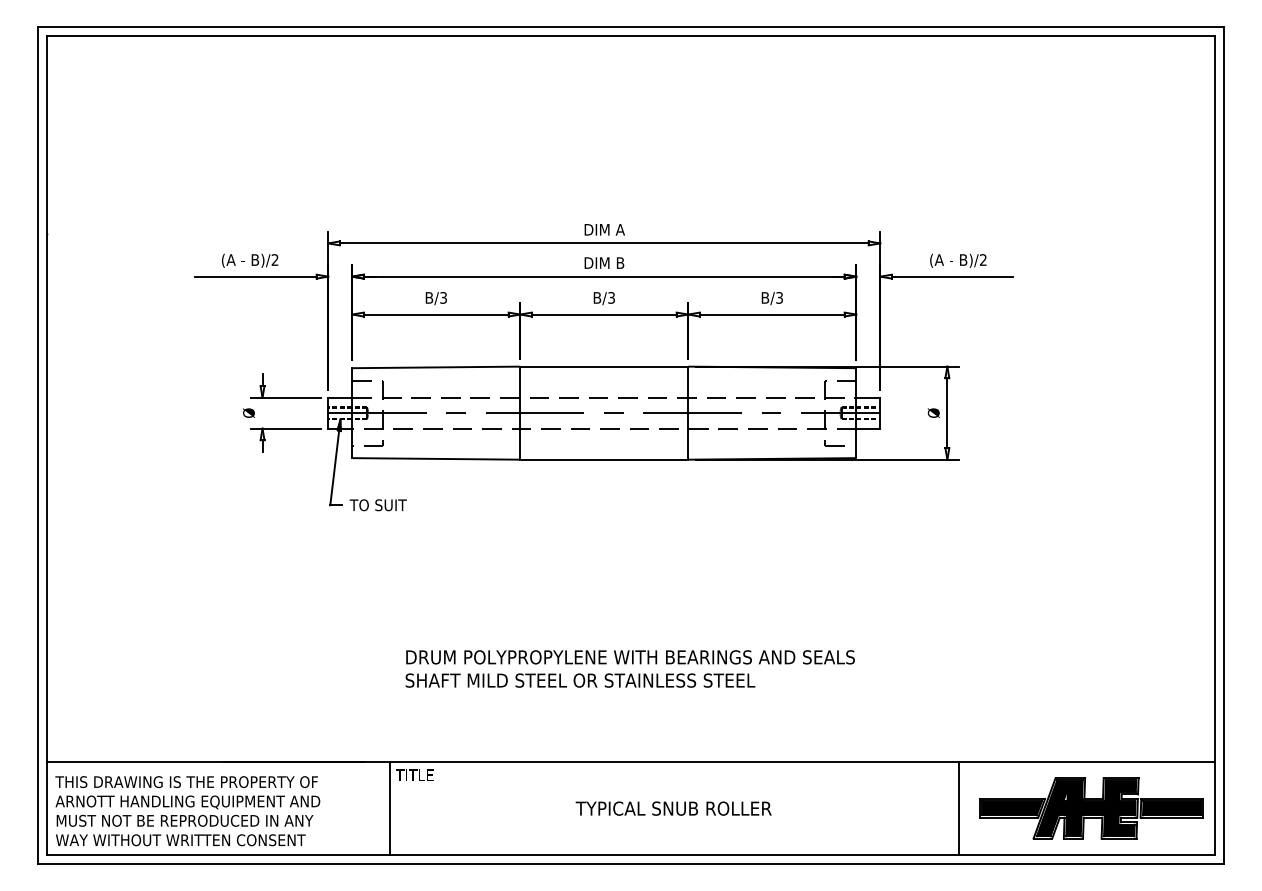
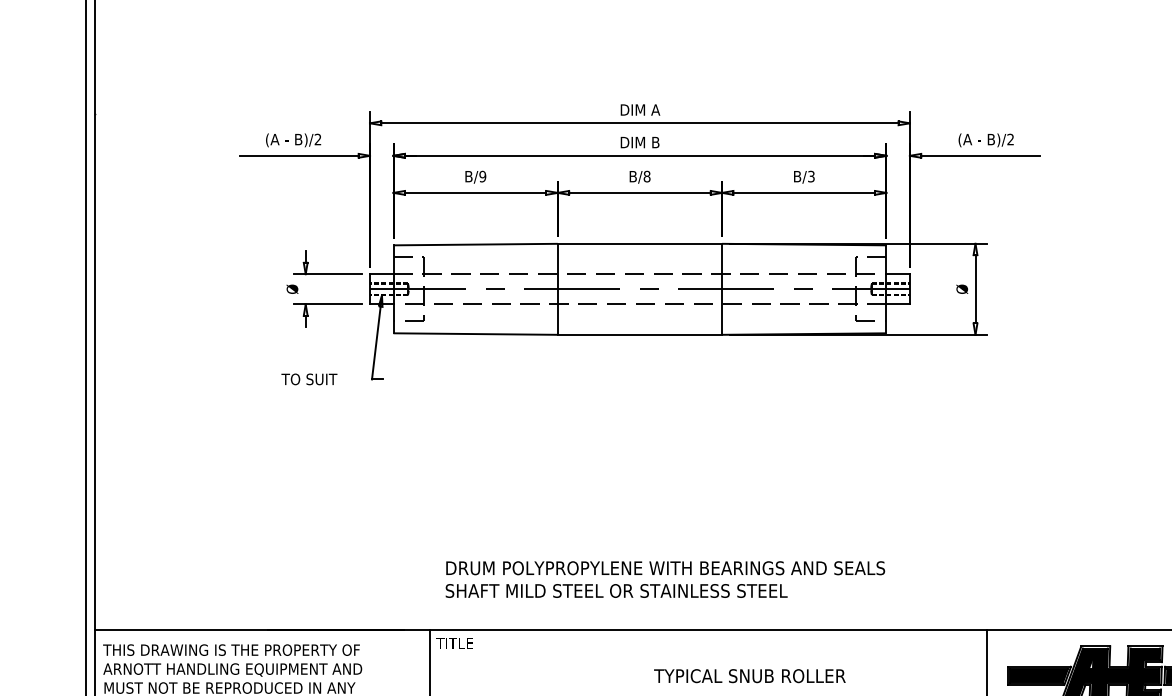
text: (443, 297) -> (482, 176), B/3 -> B/9
text: (611, 297) -> (647, 176), B/3 -> B/8
text: (377, 505) -> (308, 379), moved
text: (629, 668) -> (664, 579), moved
text: (673, 808) -> (749, 675), moved

